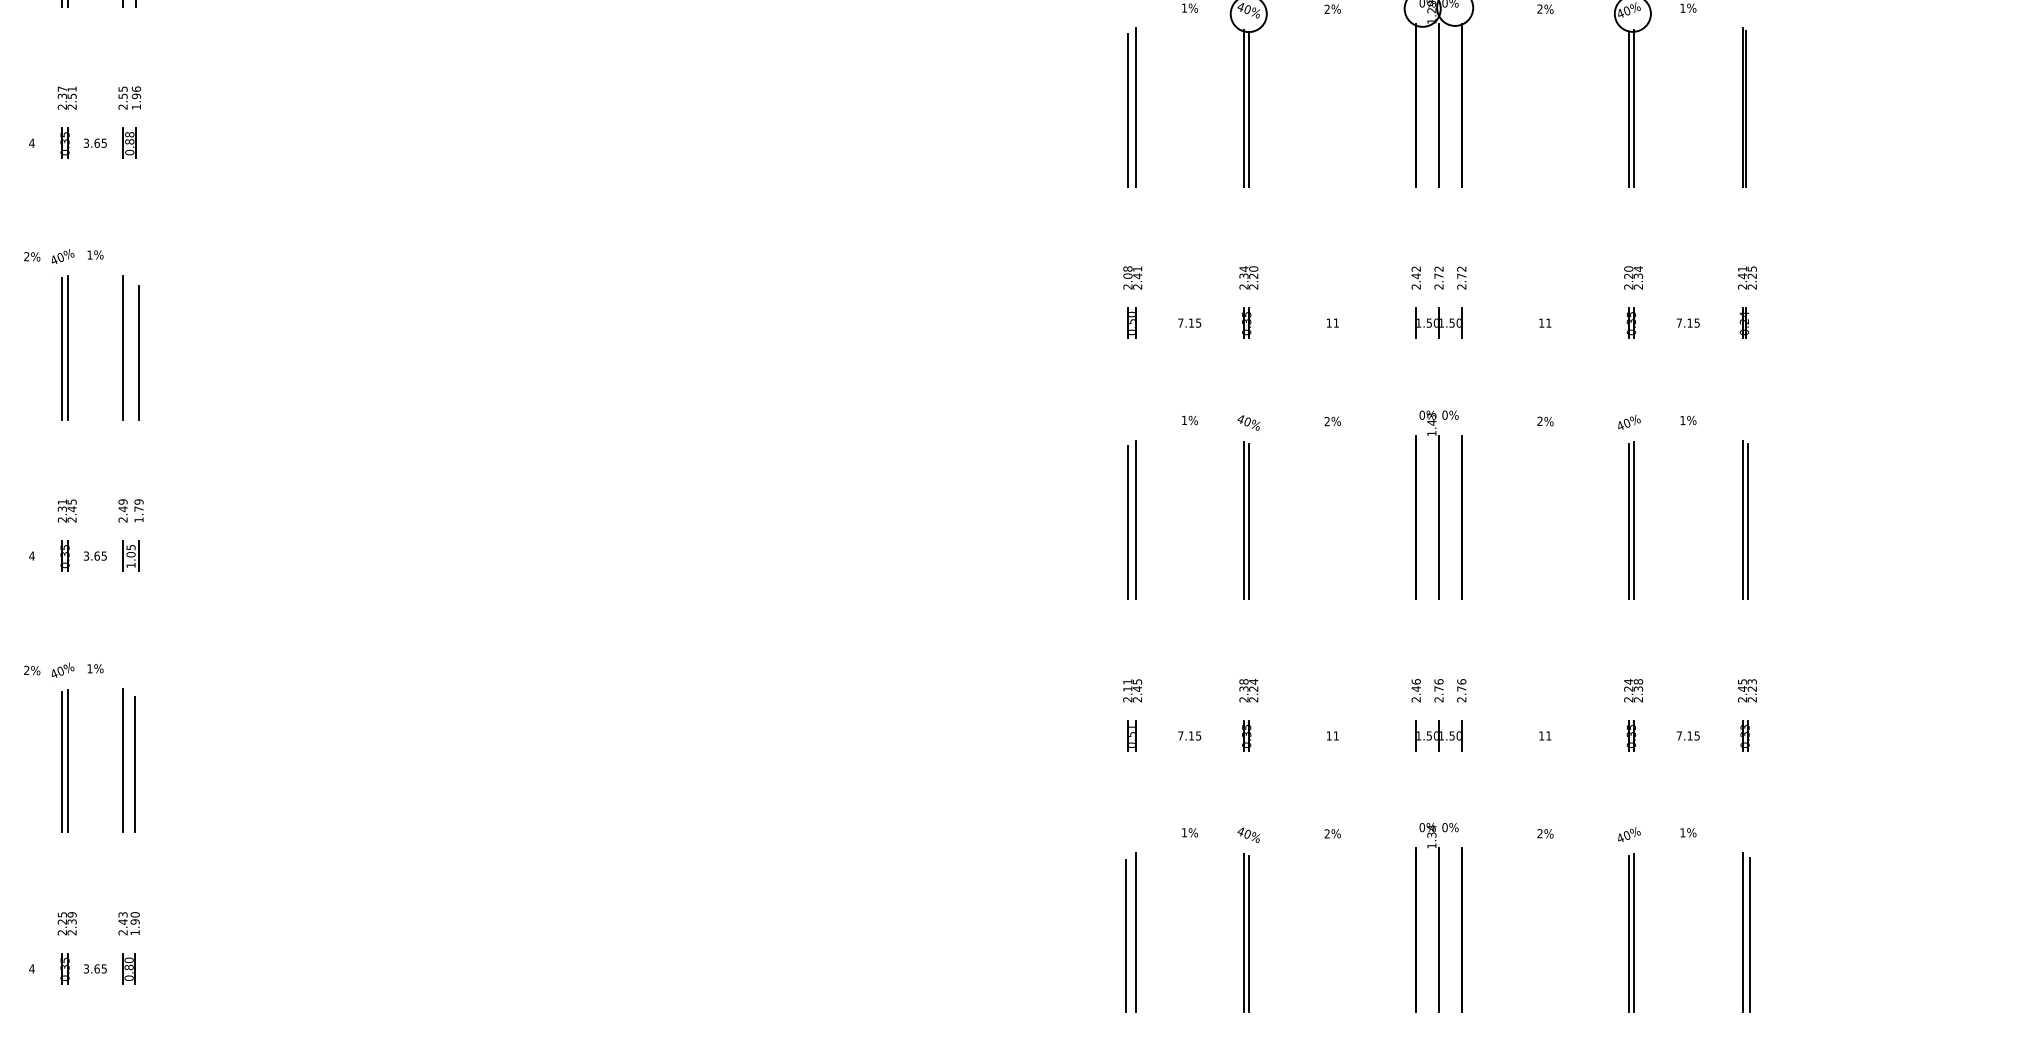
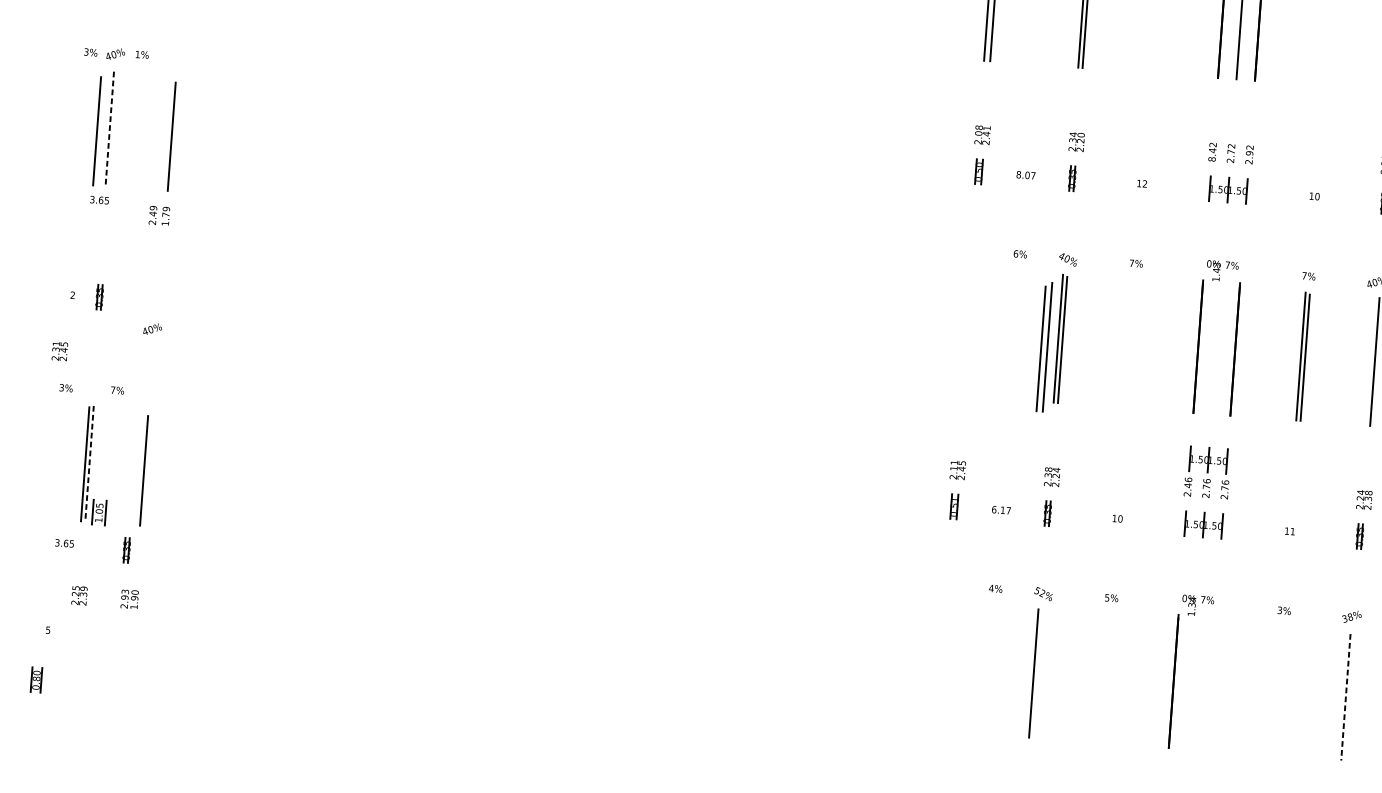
text: (26, 256) -> (86, 51), 2% -> 3%
text: (1461, 275) -> (1249, 152), 2.72 -> 2.92
text: (1415, 286) -> (1211, 158), 2.42 -> 8.42
text: (1189, 322) -> (1025, 174), 7.15 -> 8.07
text: (1335, 322) -> (1144, 183), 11 -> 12
text: (1548, 322) -> (1317, 196), 11 -> 10
line: (67, 347) -> (114, 128), removed
line: (123, 347) -> (159, 131), removed
line: (62, 348) -> (109, 128), solid -> dashed
line: (46, 352) -> (96, 130), added
text: (1444, 414) -> (1227, 264), 0% -> 7%
text: (1184, 420) -> (1016, 253), 1% -> 6%
text: (1539, 420) -> (1304, 275), 2% -> 7%
text: (1326, 421) -> (1131, 263), 2% -> 7%
text: (66, 510) -> (59, 350), moved
text: (130, 510) -> (159, 215), moved
line: (1439, 517) -> (1217, 347), removed
part: (1131, 519) -> (1044, 346), moved
part: (1545, 520) -> (1302, 356), added
line: (1628, 521) -> (1370, 362), removed
text: (31, 555) -> (72, 294), 4 -> 2
text: (94, 555) -> (98, 199), moved
part: (130, 555) -> (98, 512), moved
part: (1438, 655) -> (1208, 459), added
text: (89, 668) -> (112, 389), 1% -> 7%
text: (62, 669) -> (152, 328), moved
text: (26, 670) -> (61, 387), 2% -> 3%
text: (1189, 735) -> (1001, 509), 7.15 -> 6.17
text: (1336, 735) -> (1120, 518), 11 -> 10
line: (123, 760) -> (134, 466), removed
line: (67, 761) -> (89, 464), solid -> dashed
text: (1444, 827) -> (1202, 599), 0% -> 7%
text: (1184, 832) -> (991, 588), 1% -> 4%
text: (1243, 832) -> (1039, 591), 40% -> 52%
text: (1326, 833) -> (1106, 597), 2% -> 5%
text: (1539, 833) -> (1279, 610), 2% -> 3%
text: (1623, 837) -> (1347, 618), 40% -> 38%
text: (122, 921) -> (124, 597), 2.43 -> 2.93
line: (1461, 929) -> (1210, 683), removed
line: (1439, 930) -> (1192, 682), removed
line: (1135, 932) -> (945, 666), removed
line: (1634, 933) -> (1350, 697), removed
line: (1249, 934) -> (1038, 674), removed
line: (1628, 934) -> (1345, 697), solid -> dashed
line: (1125, 935) -> (937, 668), removed
text: (31, 968) -> (47, 629), 4 -> 5
part: (64, 968) -> (126, 550), moved
text: (94, 968) -> (63, 542), moved
part: (128, 968) -> (36, 679), moved

